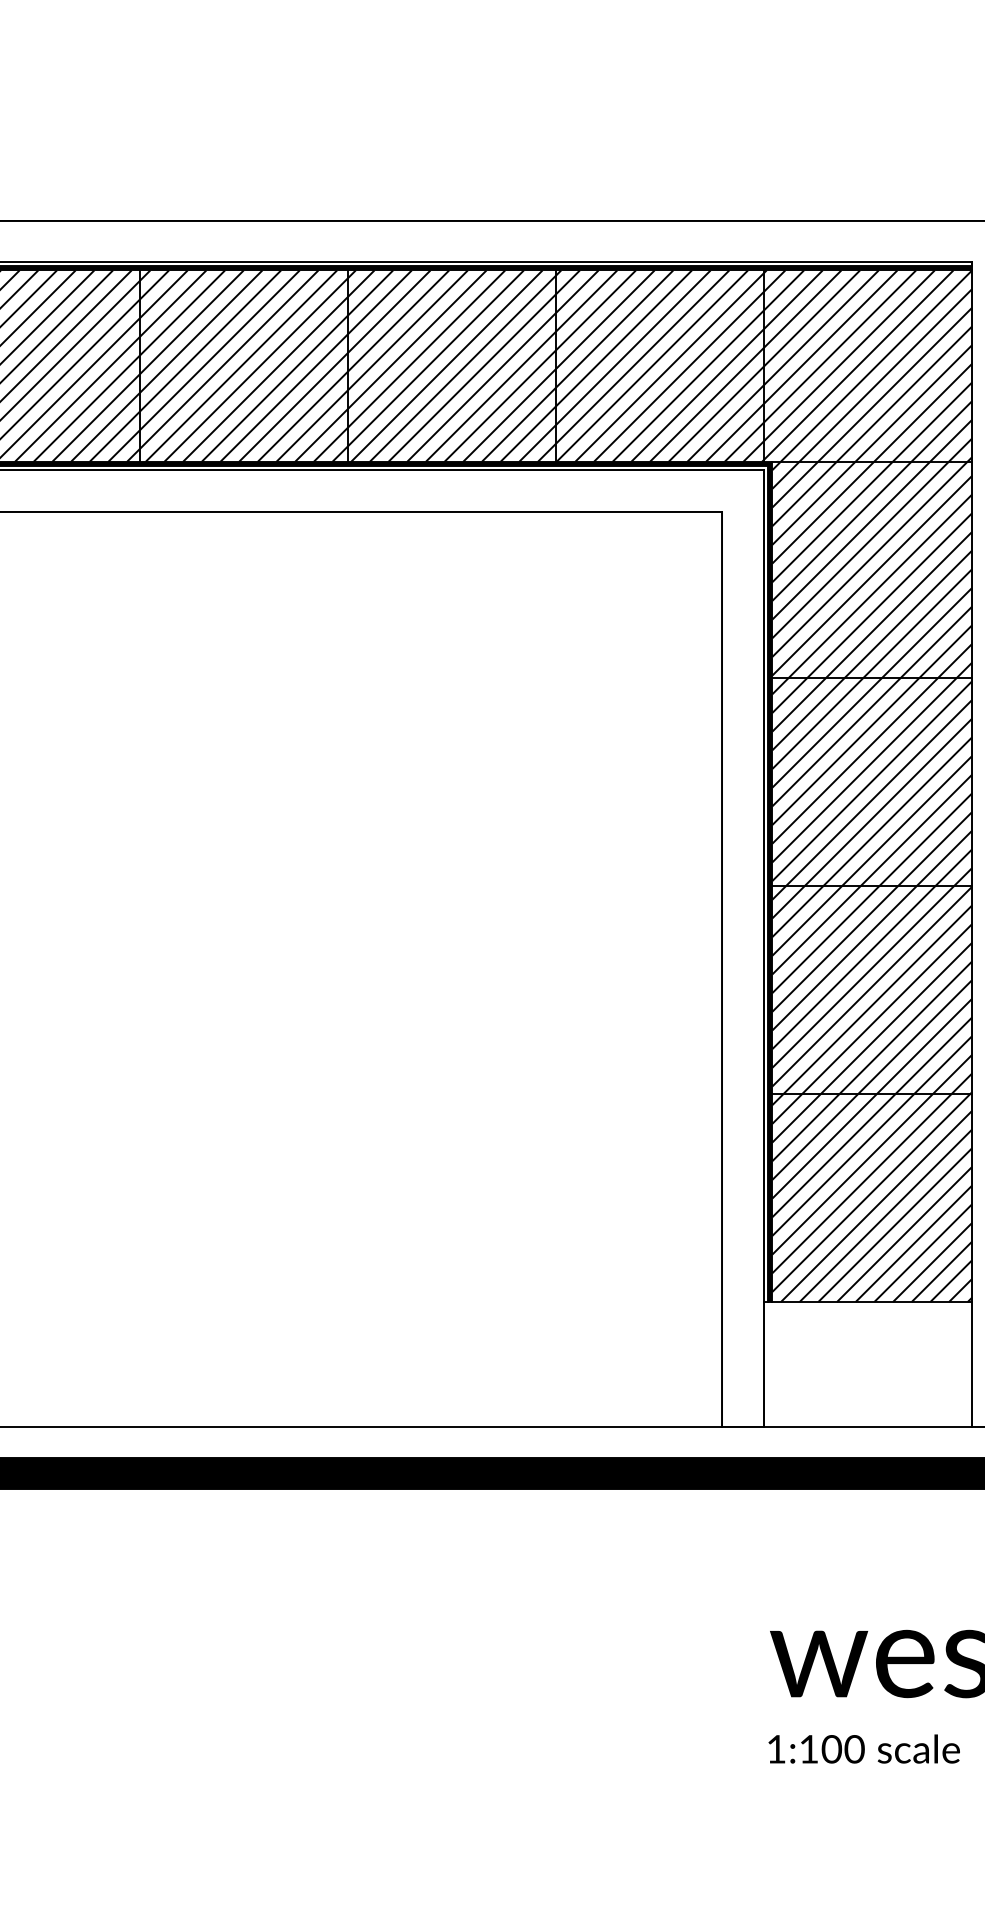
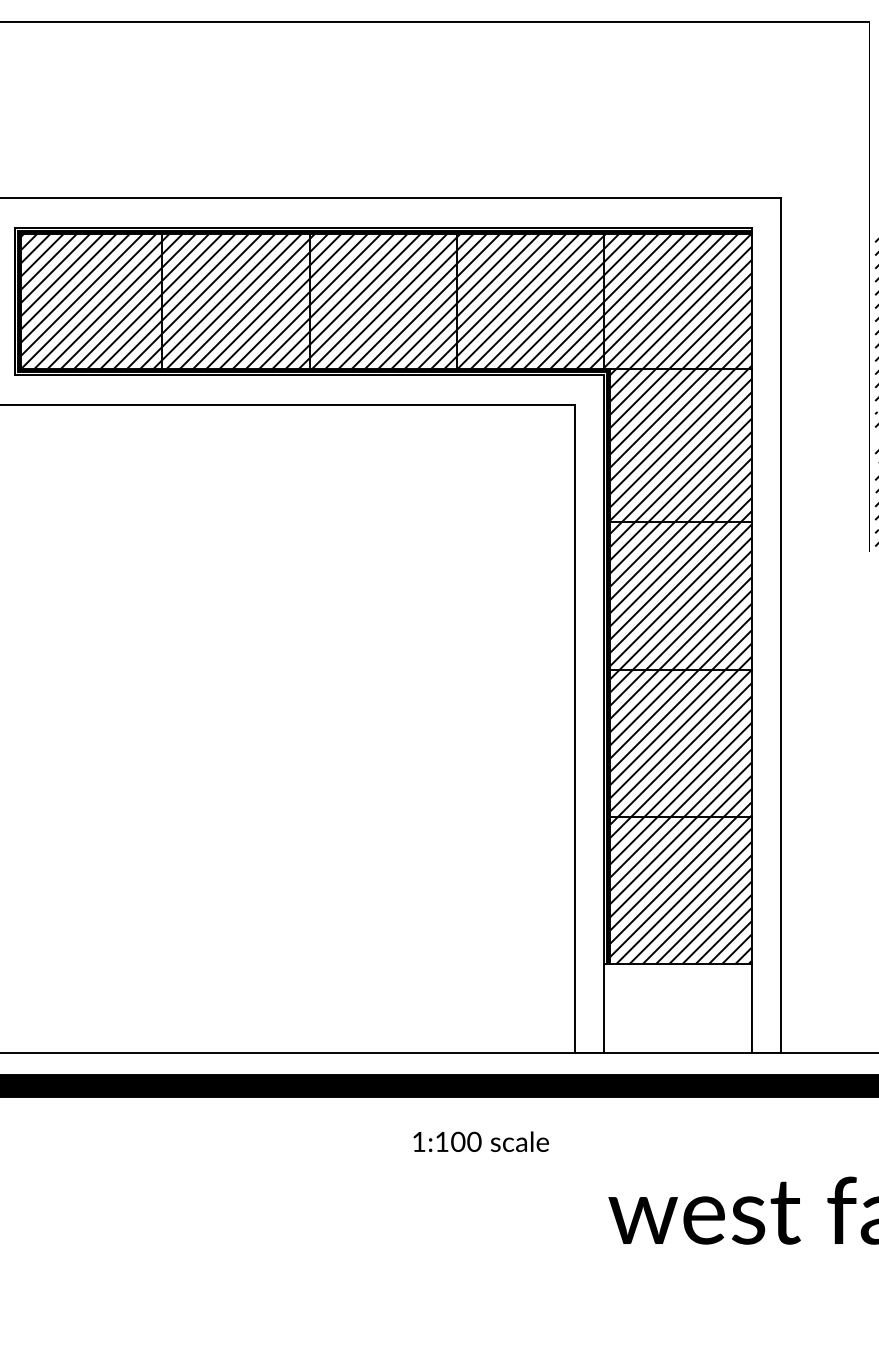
text: (863, 1748) -> (480, 1141), moved

